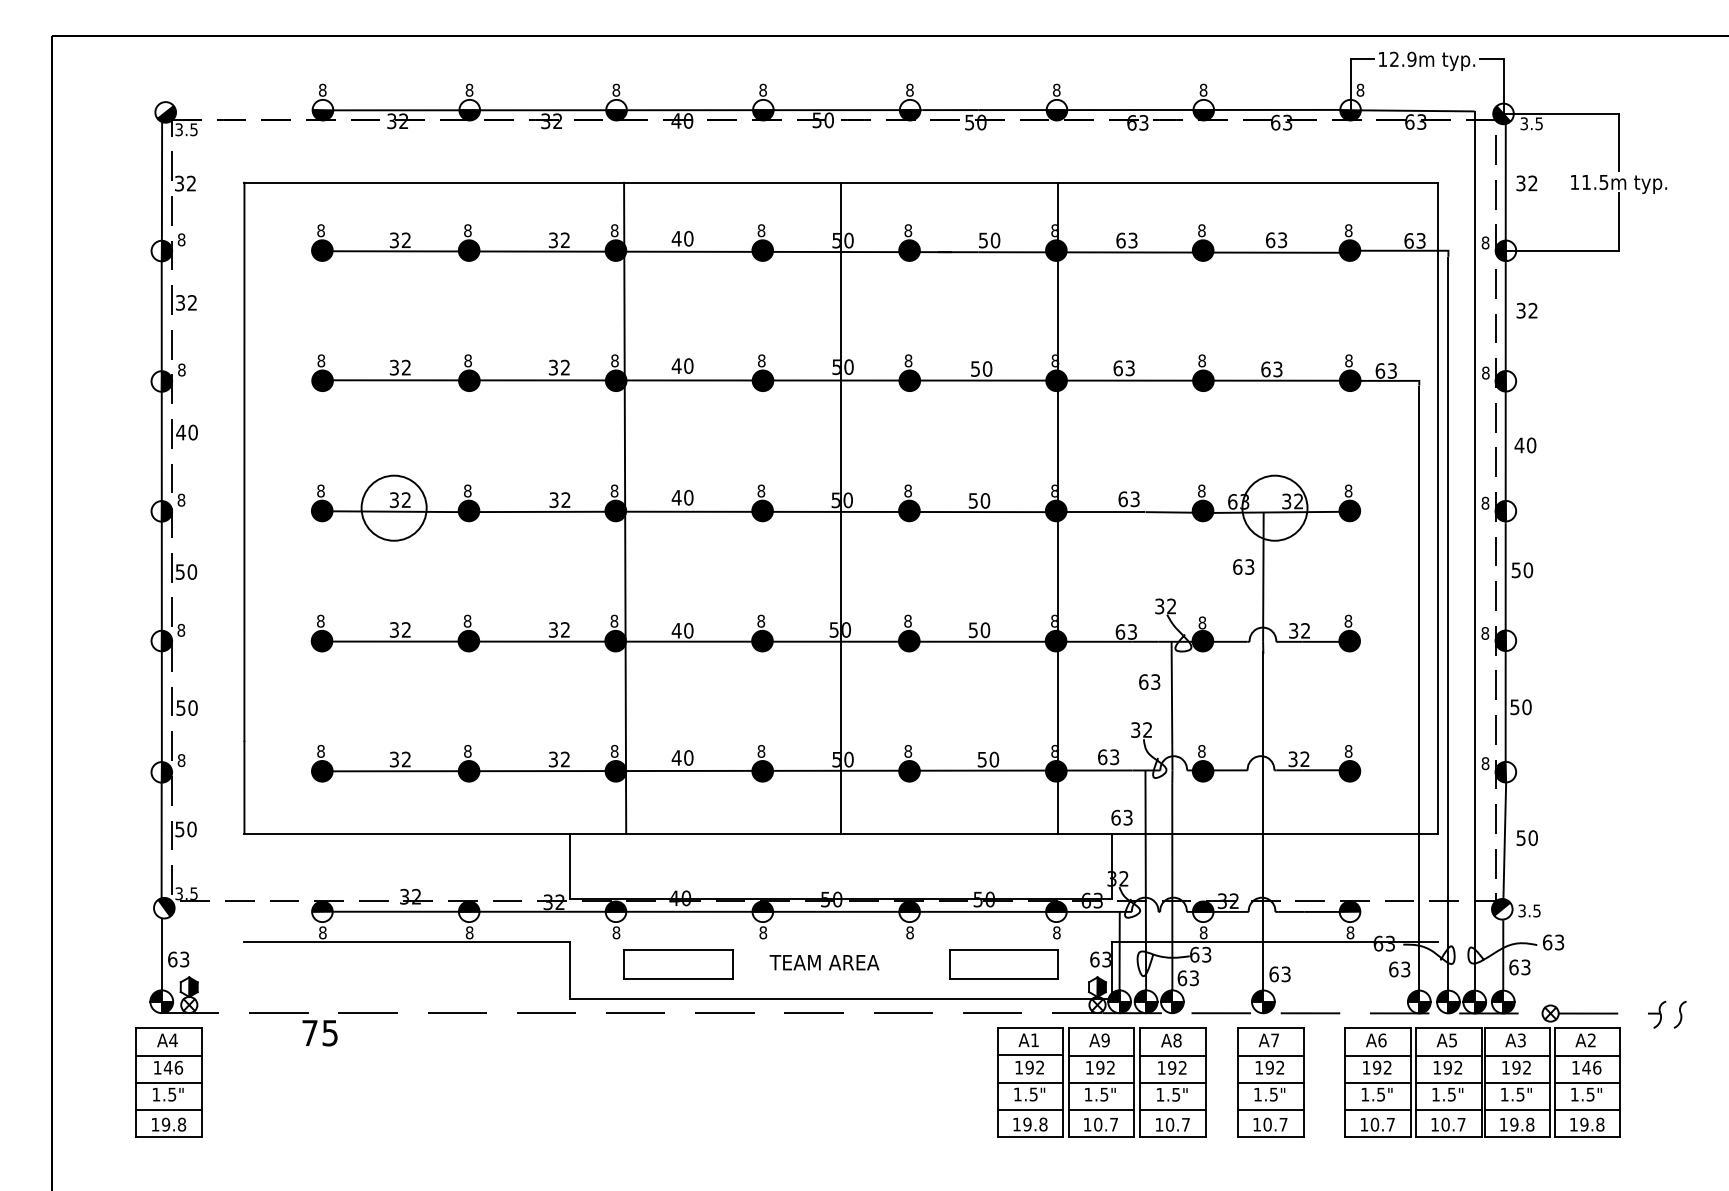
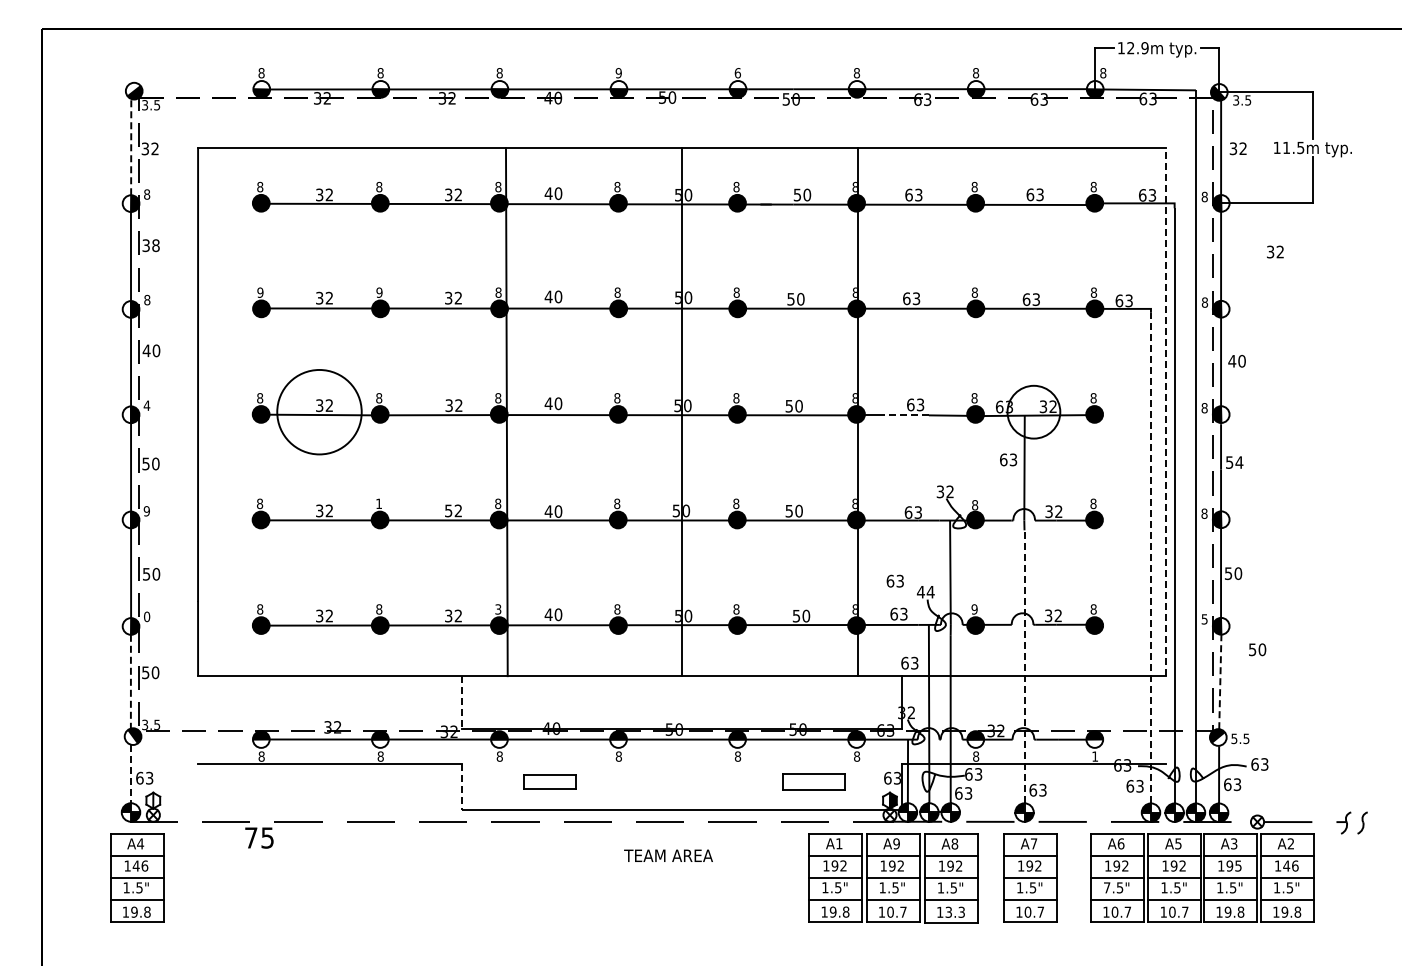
text: (762, 90) -> (618, 73), 8 -> 9
text: (909, 90) -> (737, 73), 8 -> 6
line: (162, 180) -> (131, 146), solid -> dashed
text: (191, 302) -> (155, 245), 32 -> 38
text: (1527, 310) -> (1275, 251), moved
text: (321, 360) -> (260, 292), 8 -> 9
text: (468, 360) -> (379, 292), 8 -> 9
text: (180, 499) -> (146, 405), 8 -> 4
circle: (394, 507) -> (319, 411), size x1.6
line: (1437, 508) -> (1165, 412), solid -> dashed
line: (1114, 512) -> (903, 415), solid -> dashed
text: (1528, 570) -> (1239, 462), 50 -> 54
text: (468, 620) -> (379, 503), 8 -> 1
text: (553, 629) -> (448, 510), 32 -> 52
text: (180, 630) -> (146, 511), 8 -> 9
text: (1148, 681) -> (894, 580), moved
line: (1418, 687) -> (1150, 557), solid -> dashed
text: (1141, 729) -> (925, 591), 32 -> 44
text: (614, 751) -> (498, 609), 8 -> 3
text: (1201, 751) -> (974, 609), 8 -> 9
text: (182, 760) -> (147, 616), 8 -> 0
text: (1485, 763) -> (1204, 619), 8 -> 5
line: (1263, 820) -> (1024, 665), solid -> dashed
text: (1527, 837) -> (1257, 649), moved
line: (161, 840) -> (130, 681), solid -> dashed
line: (1504, 840) -> (1220, 681), solid -> dashed
line: (570, 867) -> (462, 703), solid -> dashed
text: (1522, 910) -> (1234, 738), 3.5 -> 5.5
text: (1350, 932) -> (1095, 756), 8 -> 1
line: (162, 954) -> (131, 774), solid -> dashed
text: (824, 962) -> (668, 855), moved
part: (677, 964) -> (549, 782), size x0.6
part: (1003, 964) -> (813, 782), size x0.7
line: (570, 970) -> (462, 787), solid -> dashed
fill: (193, 986) -> (156, 800), removed
text: (1527, 1067) -> (1238, 865), 192 -> 195
text: (1365, 1094) -> (1107, 887), 1.5" -> 7.5"
text: (1177, 1123) -> (954, 911), 10.7 -> 13.3

